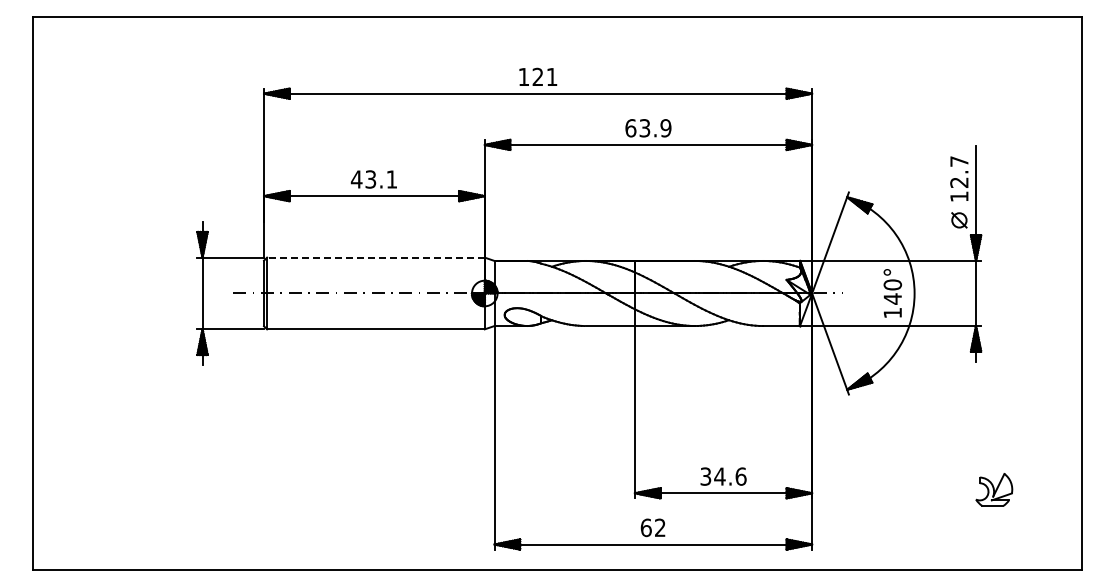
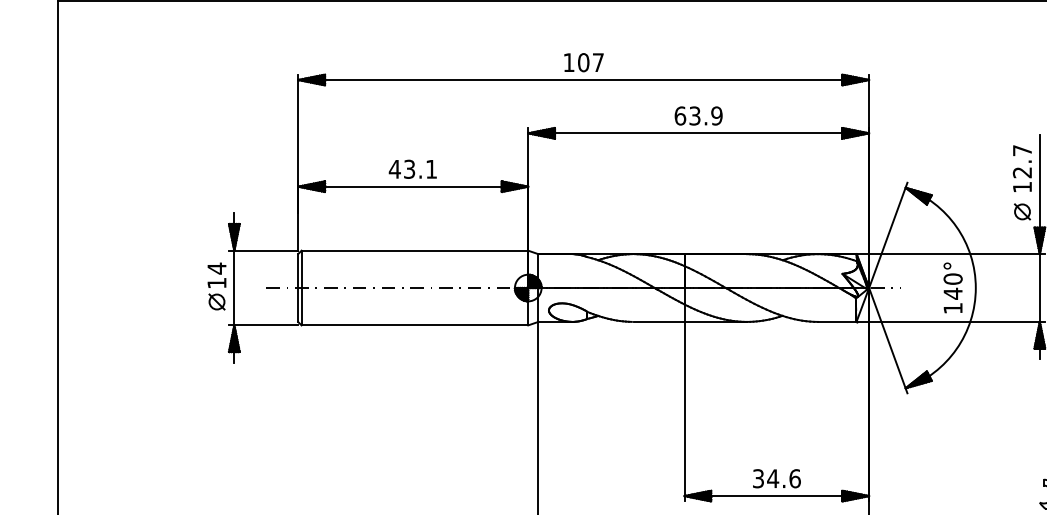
text: (544, 76) -> (590, 62), 121 -> 107
line: (375, 257) -> (414, 250), dashed -> solid
part: (185, 292) -> (216, 287), added

